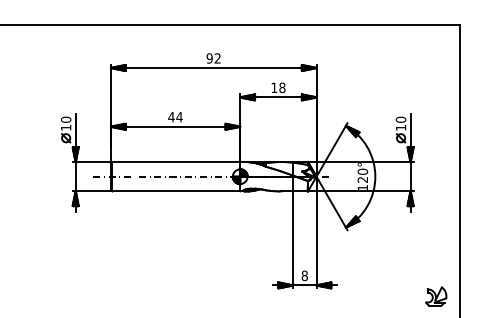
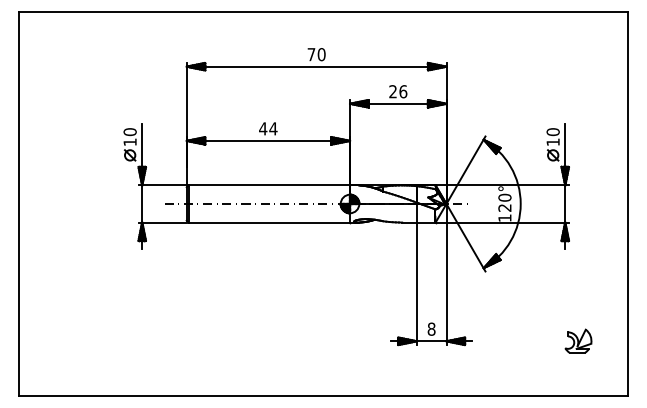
text: (213, 58) -> (316, 54), 92 -> 70
text: (278, 87) -> (398, 91), 18 -> 26
part: (436, 295) -> (578, 340), moved

